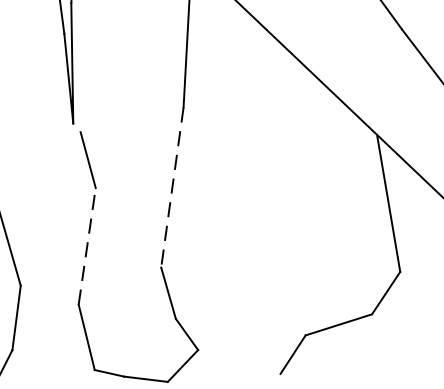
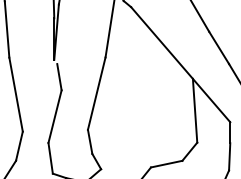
line: (172, 189) -> (96, 94), dashed -> solid
line: (88, 245) -> (55, 116), dashed -> solid

